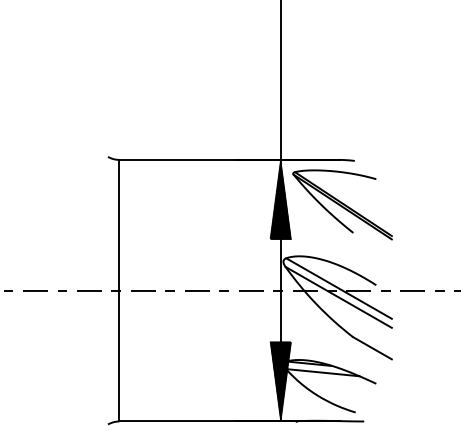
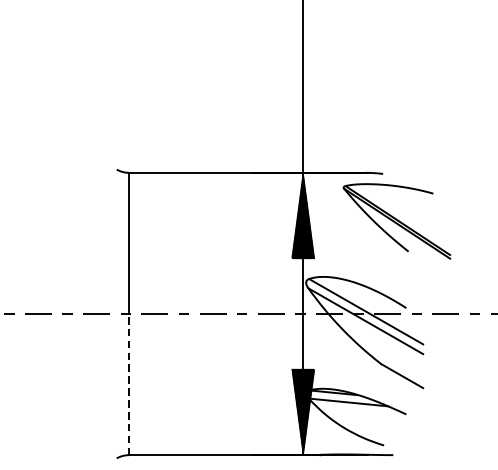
part: (342, 204) -> (396, 220), moved
line: (119, 355) -> (129, 383), solid -> dashed

